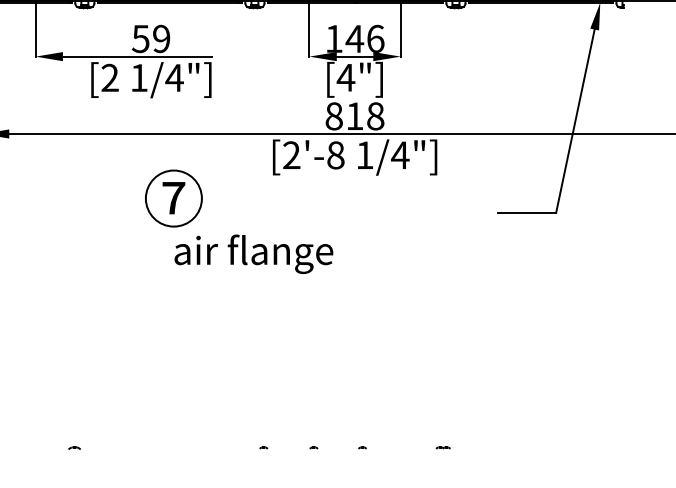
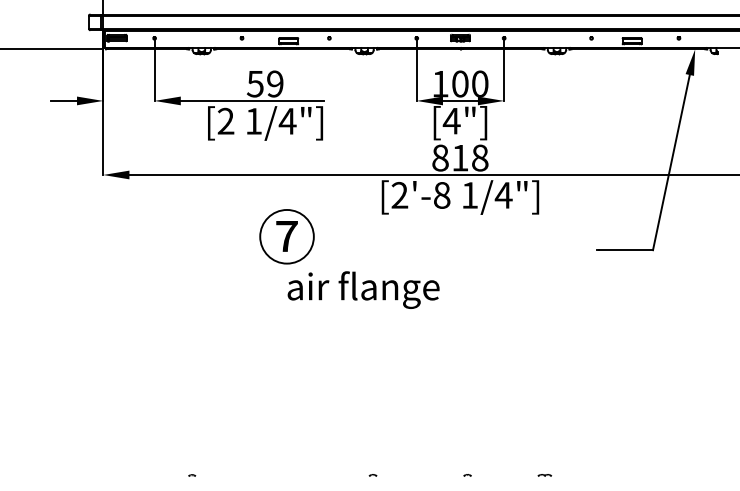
text: (364, 38) -> (469, 83), 146 -> 100
part: (75, 447) -> (192, 475), size x0.62
part: (313, 447) -> (420, 475), removed

